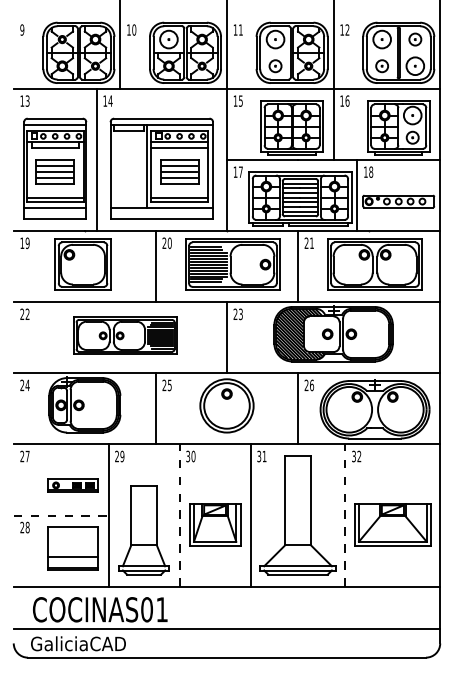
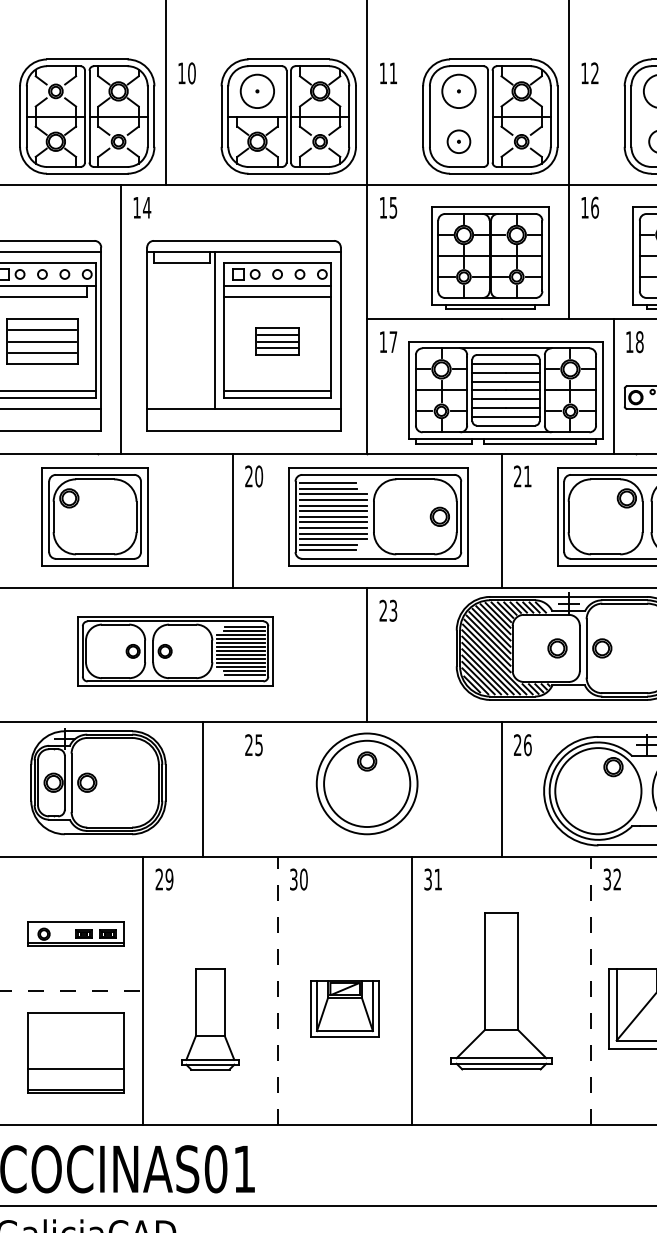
part: (179, 171) -> (277, 340), size x0.6
line: (155, 408) -> (201, 788), moved
part: (297, 515) -> (500, 991), size x0.7
part: (215, 524) -> (345, 1008), size x0.7
part: (143, 530) -> (209, 1019), size x0.6

